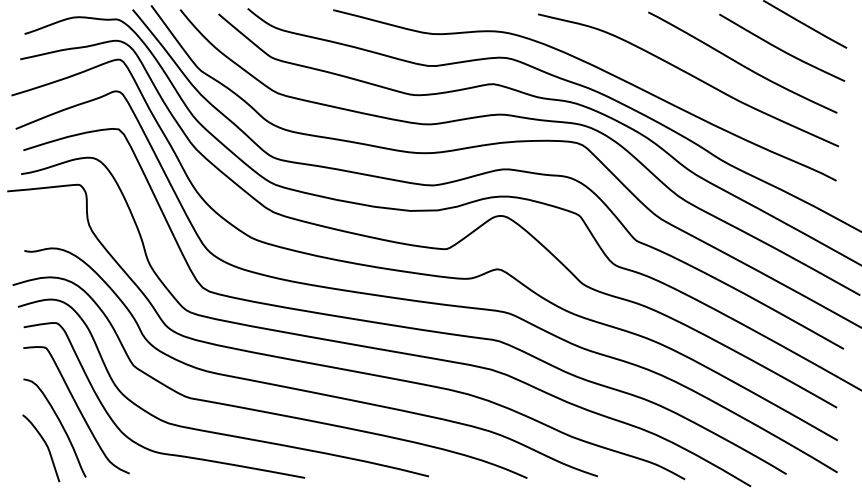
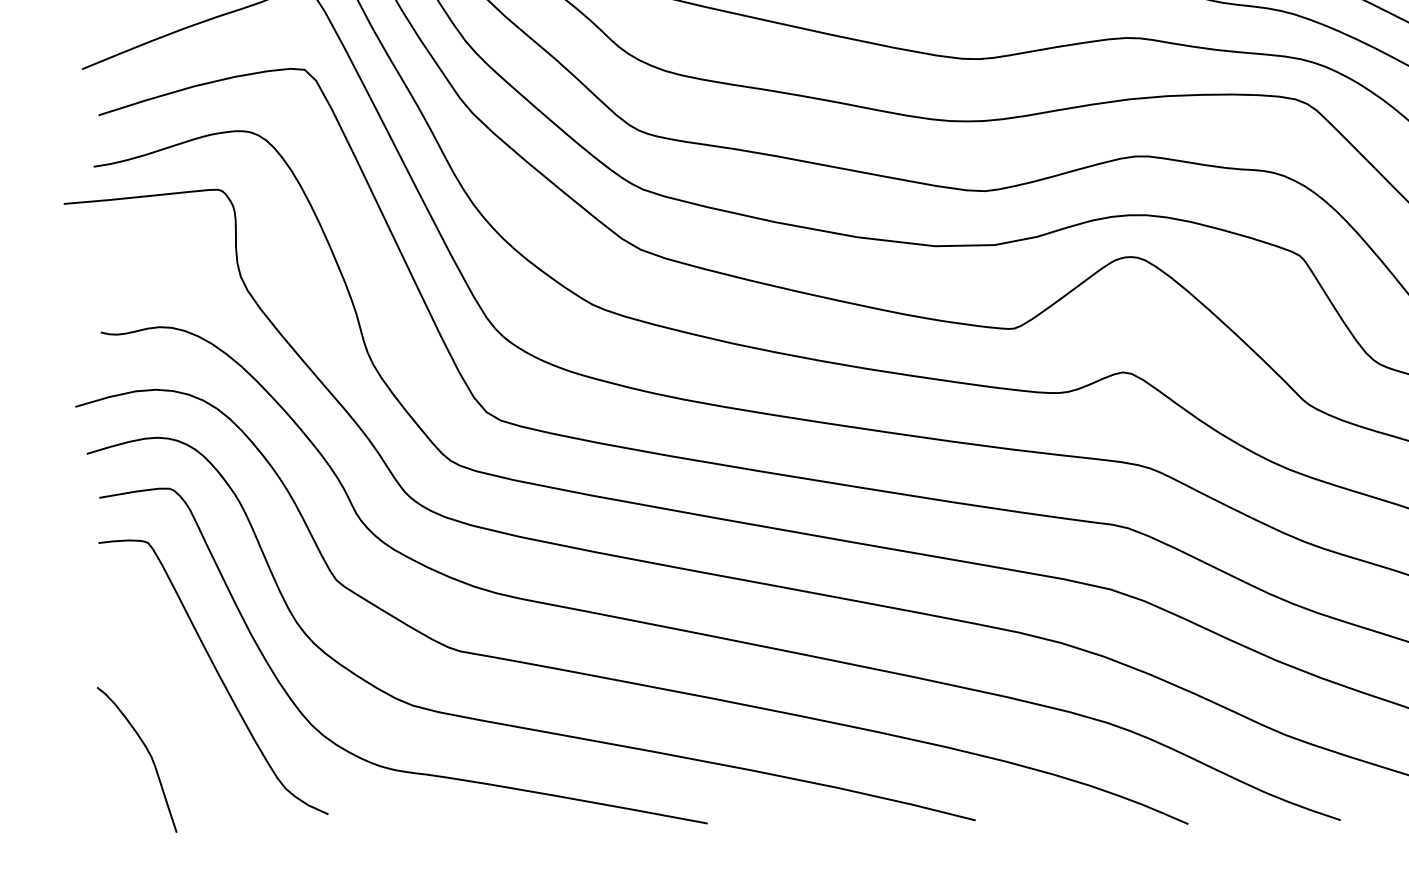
curve: (60, 424) -> (178, 707), removed

